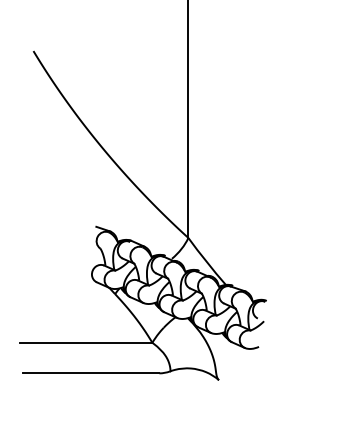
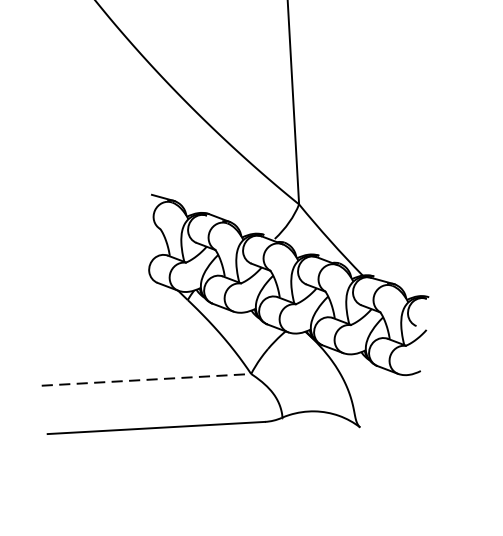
line: (86, 342) -> (146, 379), solid -> dashed

